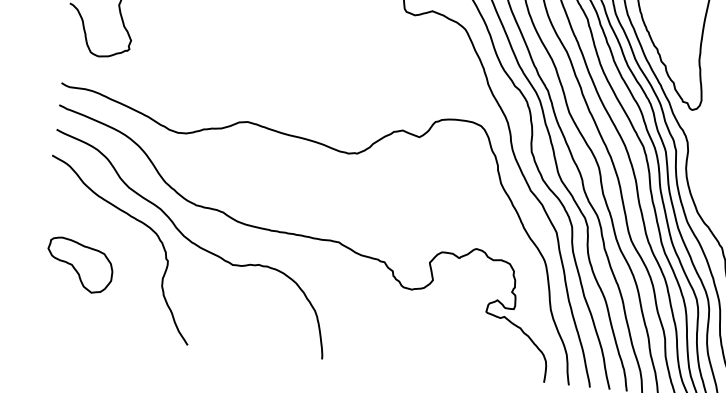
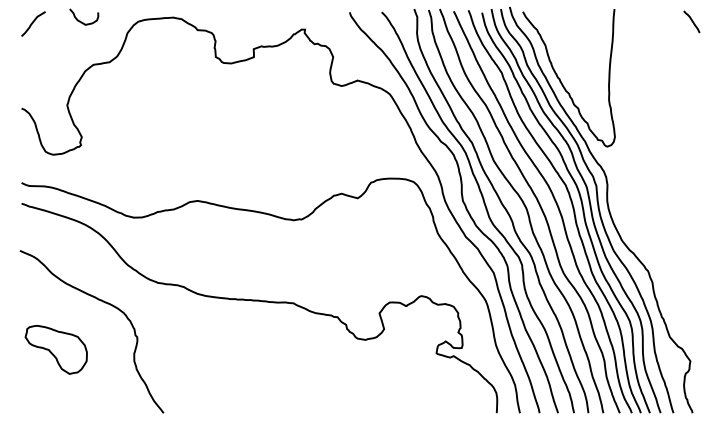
curve: (190, 243) -> (156, 318), removed

